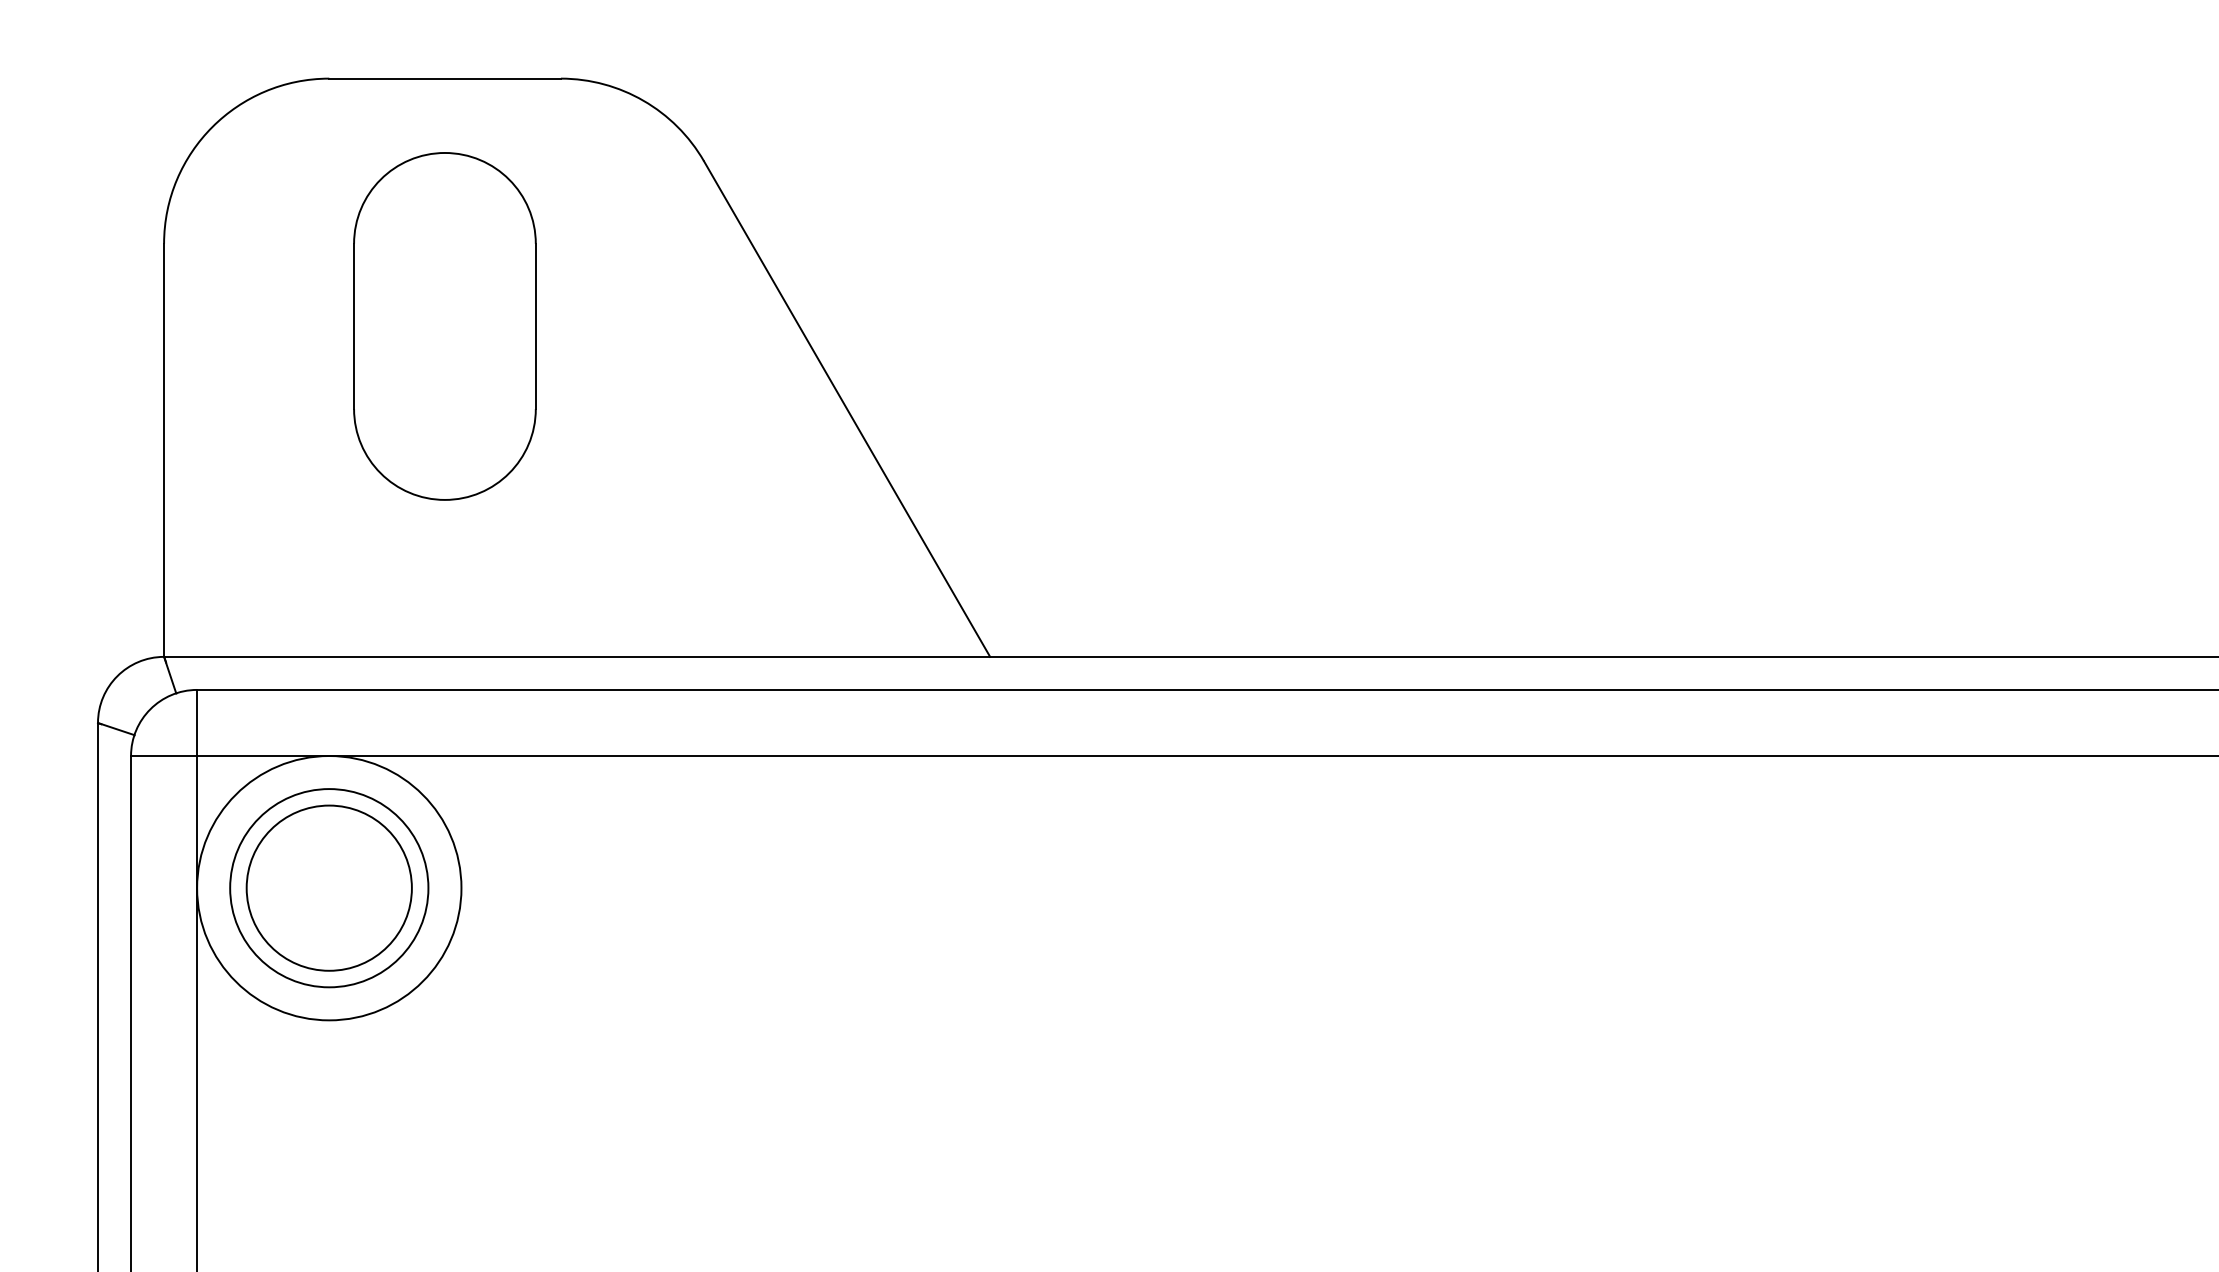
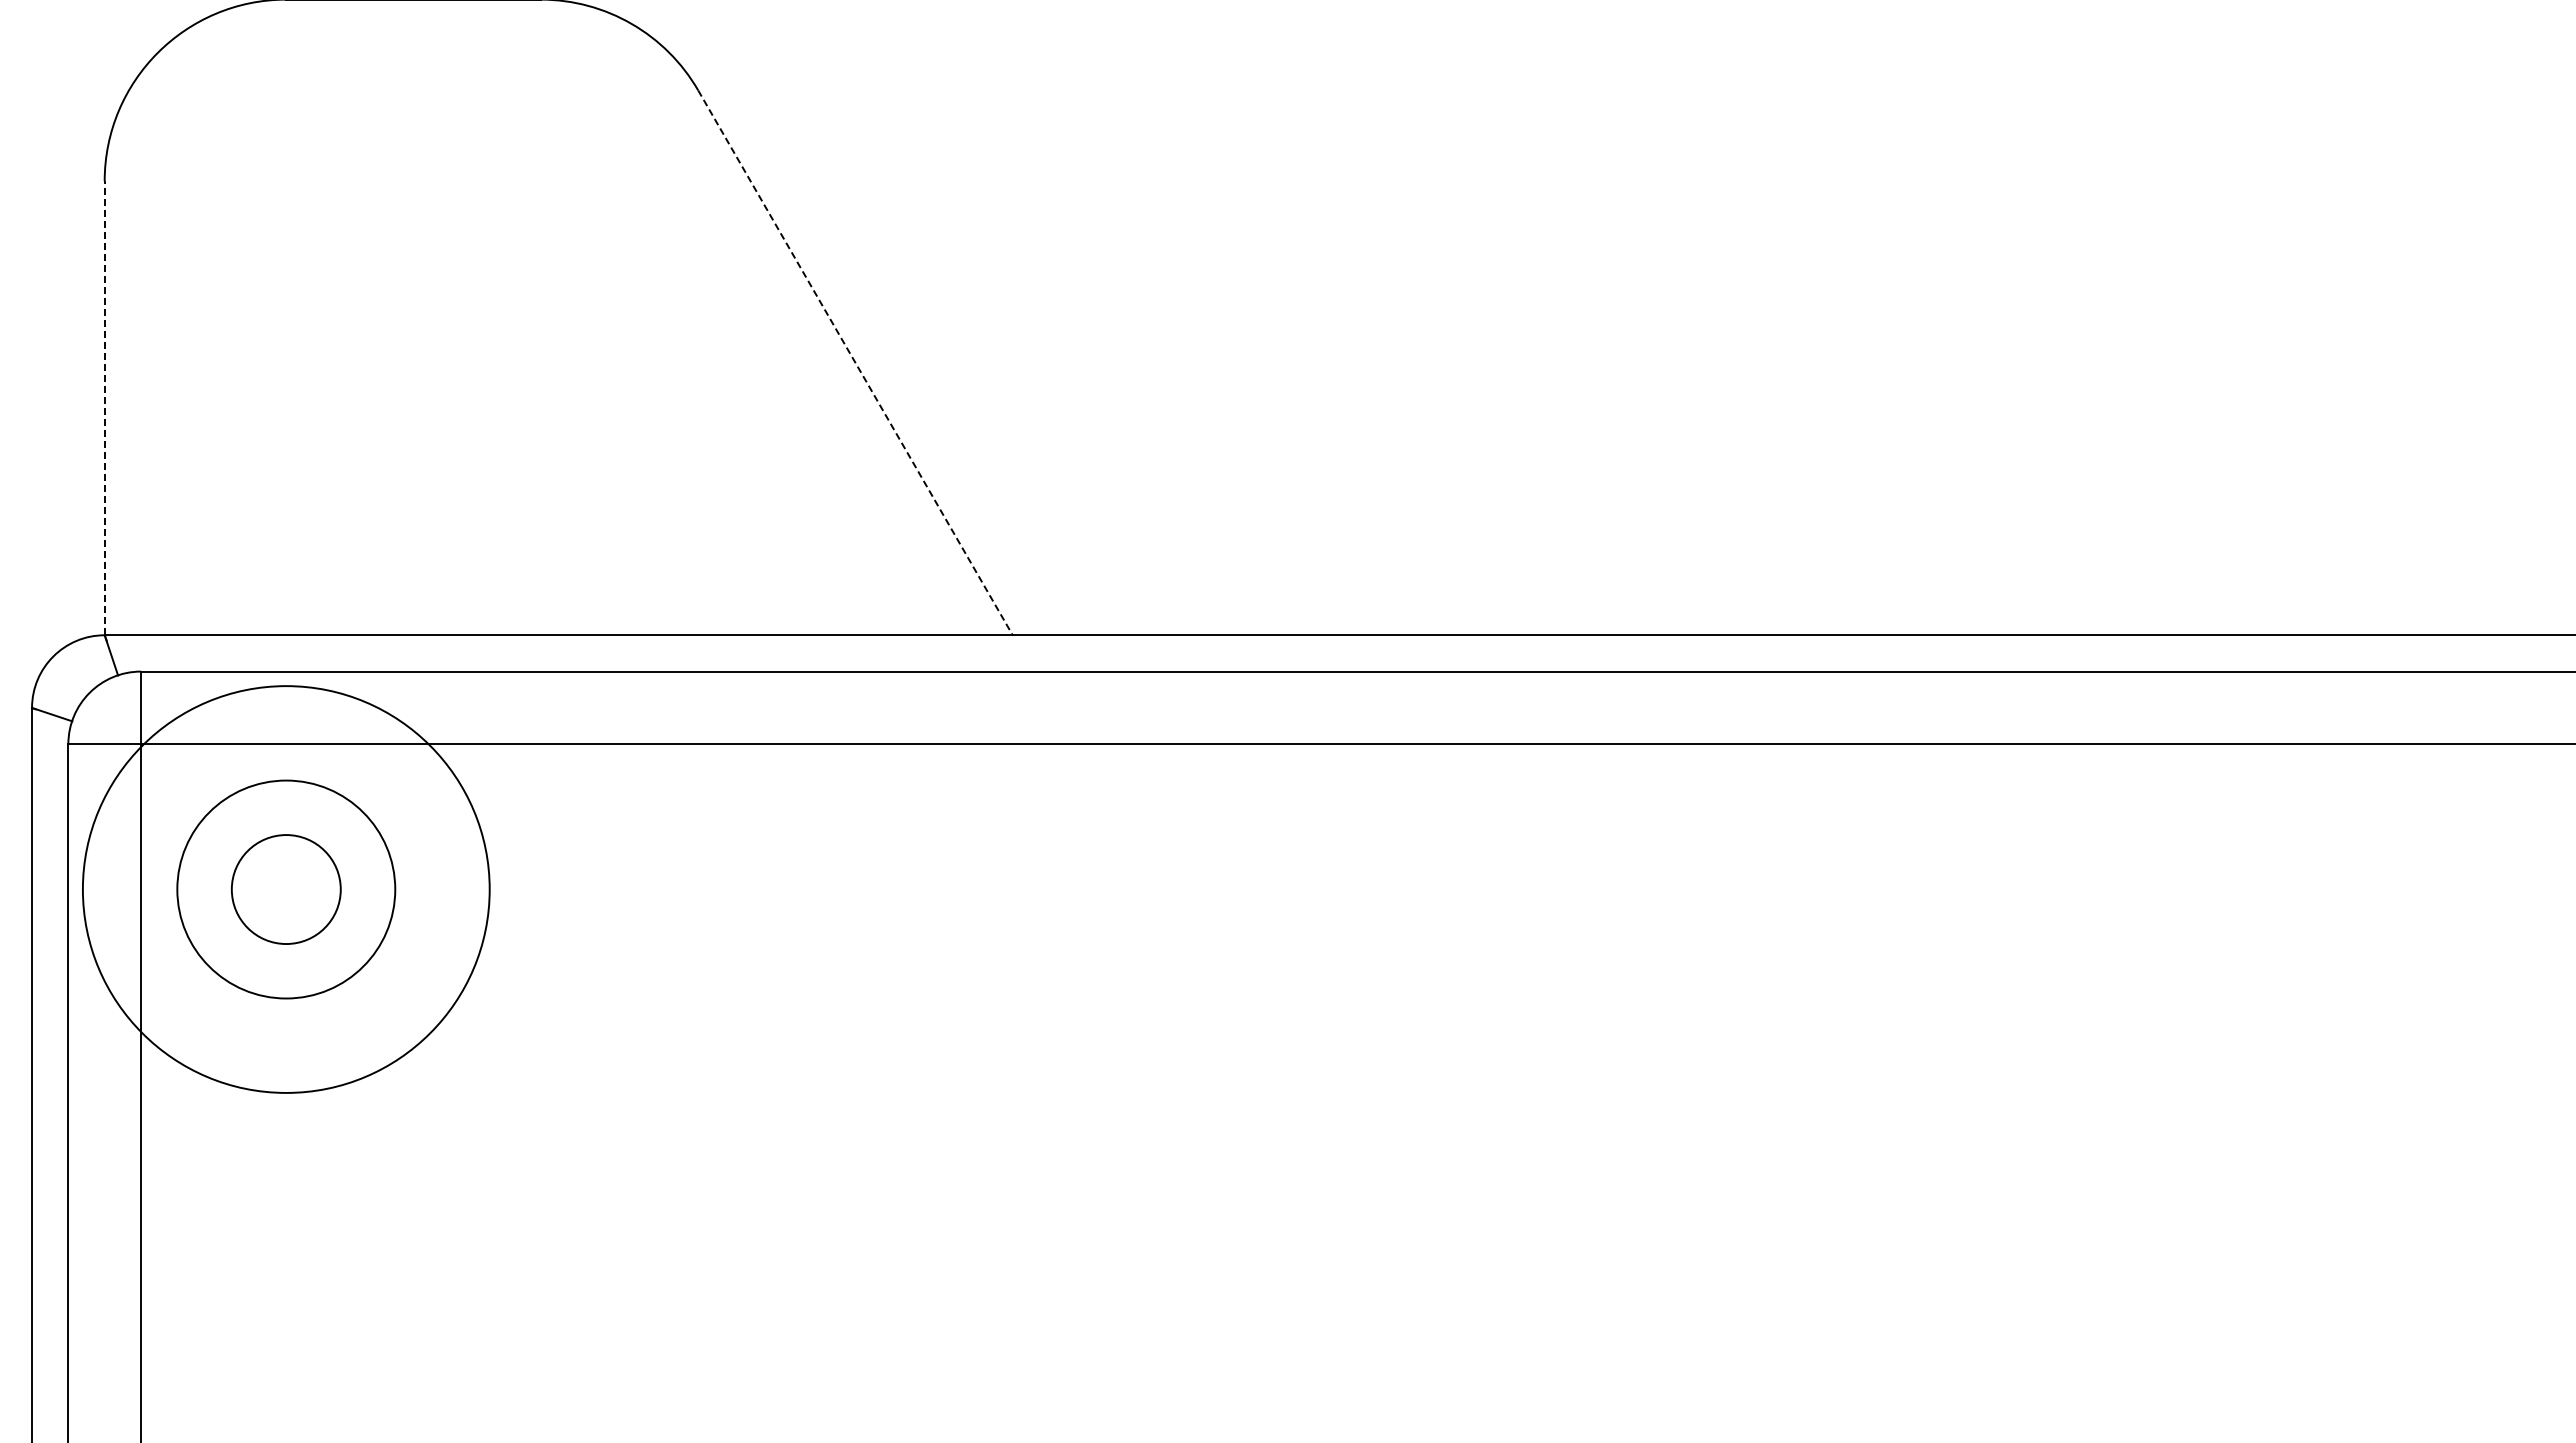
part: (445, 325) -> (413, 271), removed
line: (847, 408) -> (855, 362), solid -> dashed
line: (163, 449) -> (104, 407), solid -> dashed
circle: (329, 888) -> (286, 889), size x0.6
circle: (329, 888) -> (286, 889), size x1.4

